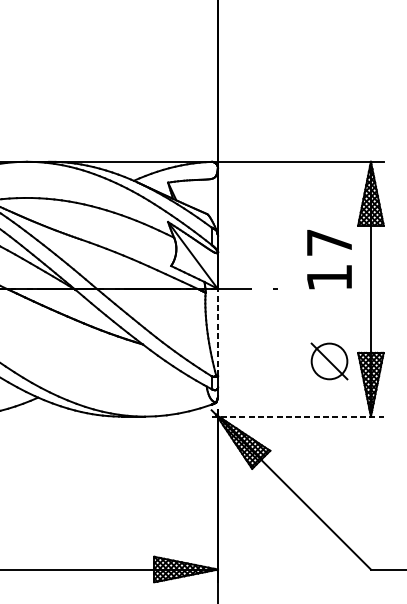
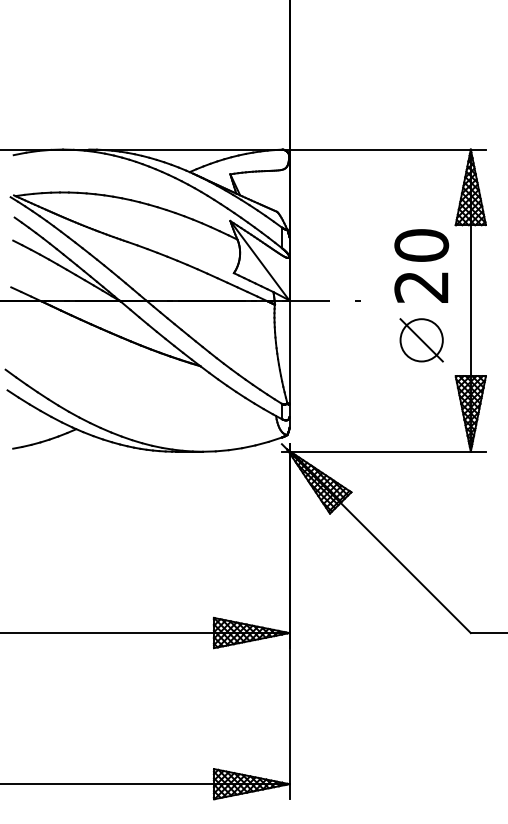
text: (329, 259) -> (421, 265), 17 -> 20
line: (218, 332) -> (289, 351), dashed -> solid
part: (329, 361) -> (421, 340), moved
line: (297, 416) -> (383, 451), dashed -> solid

